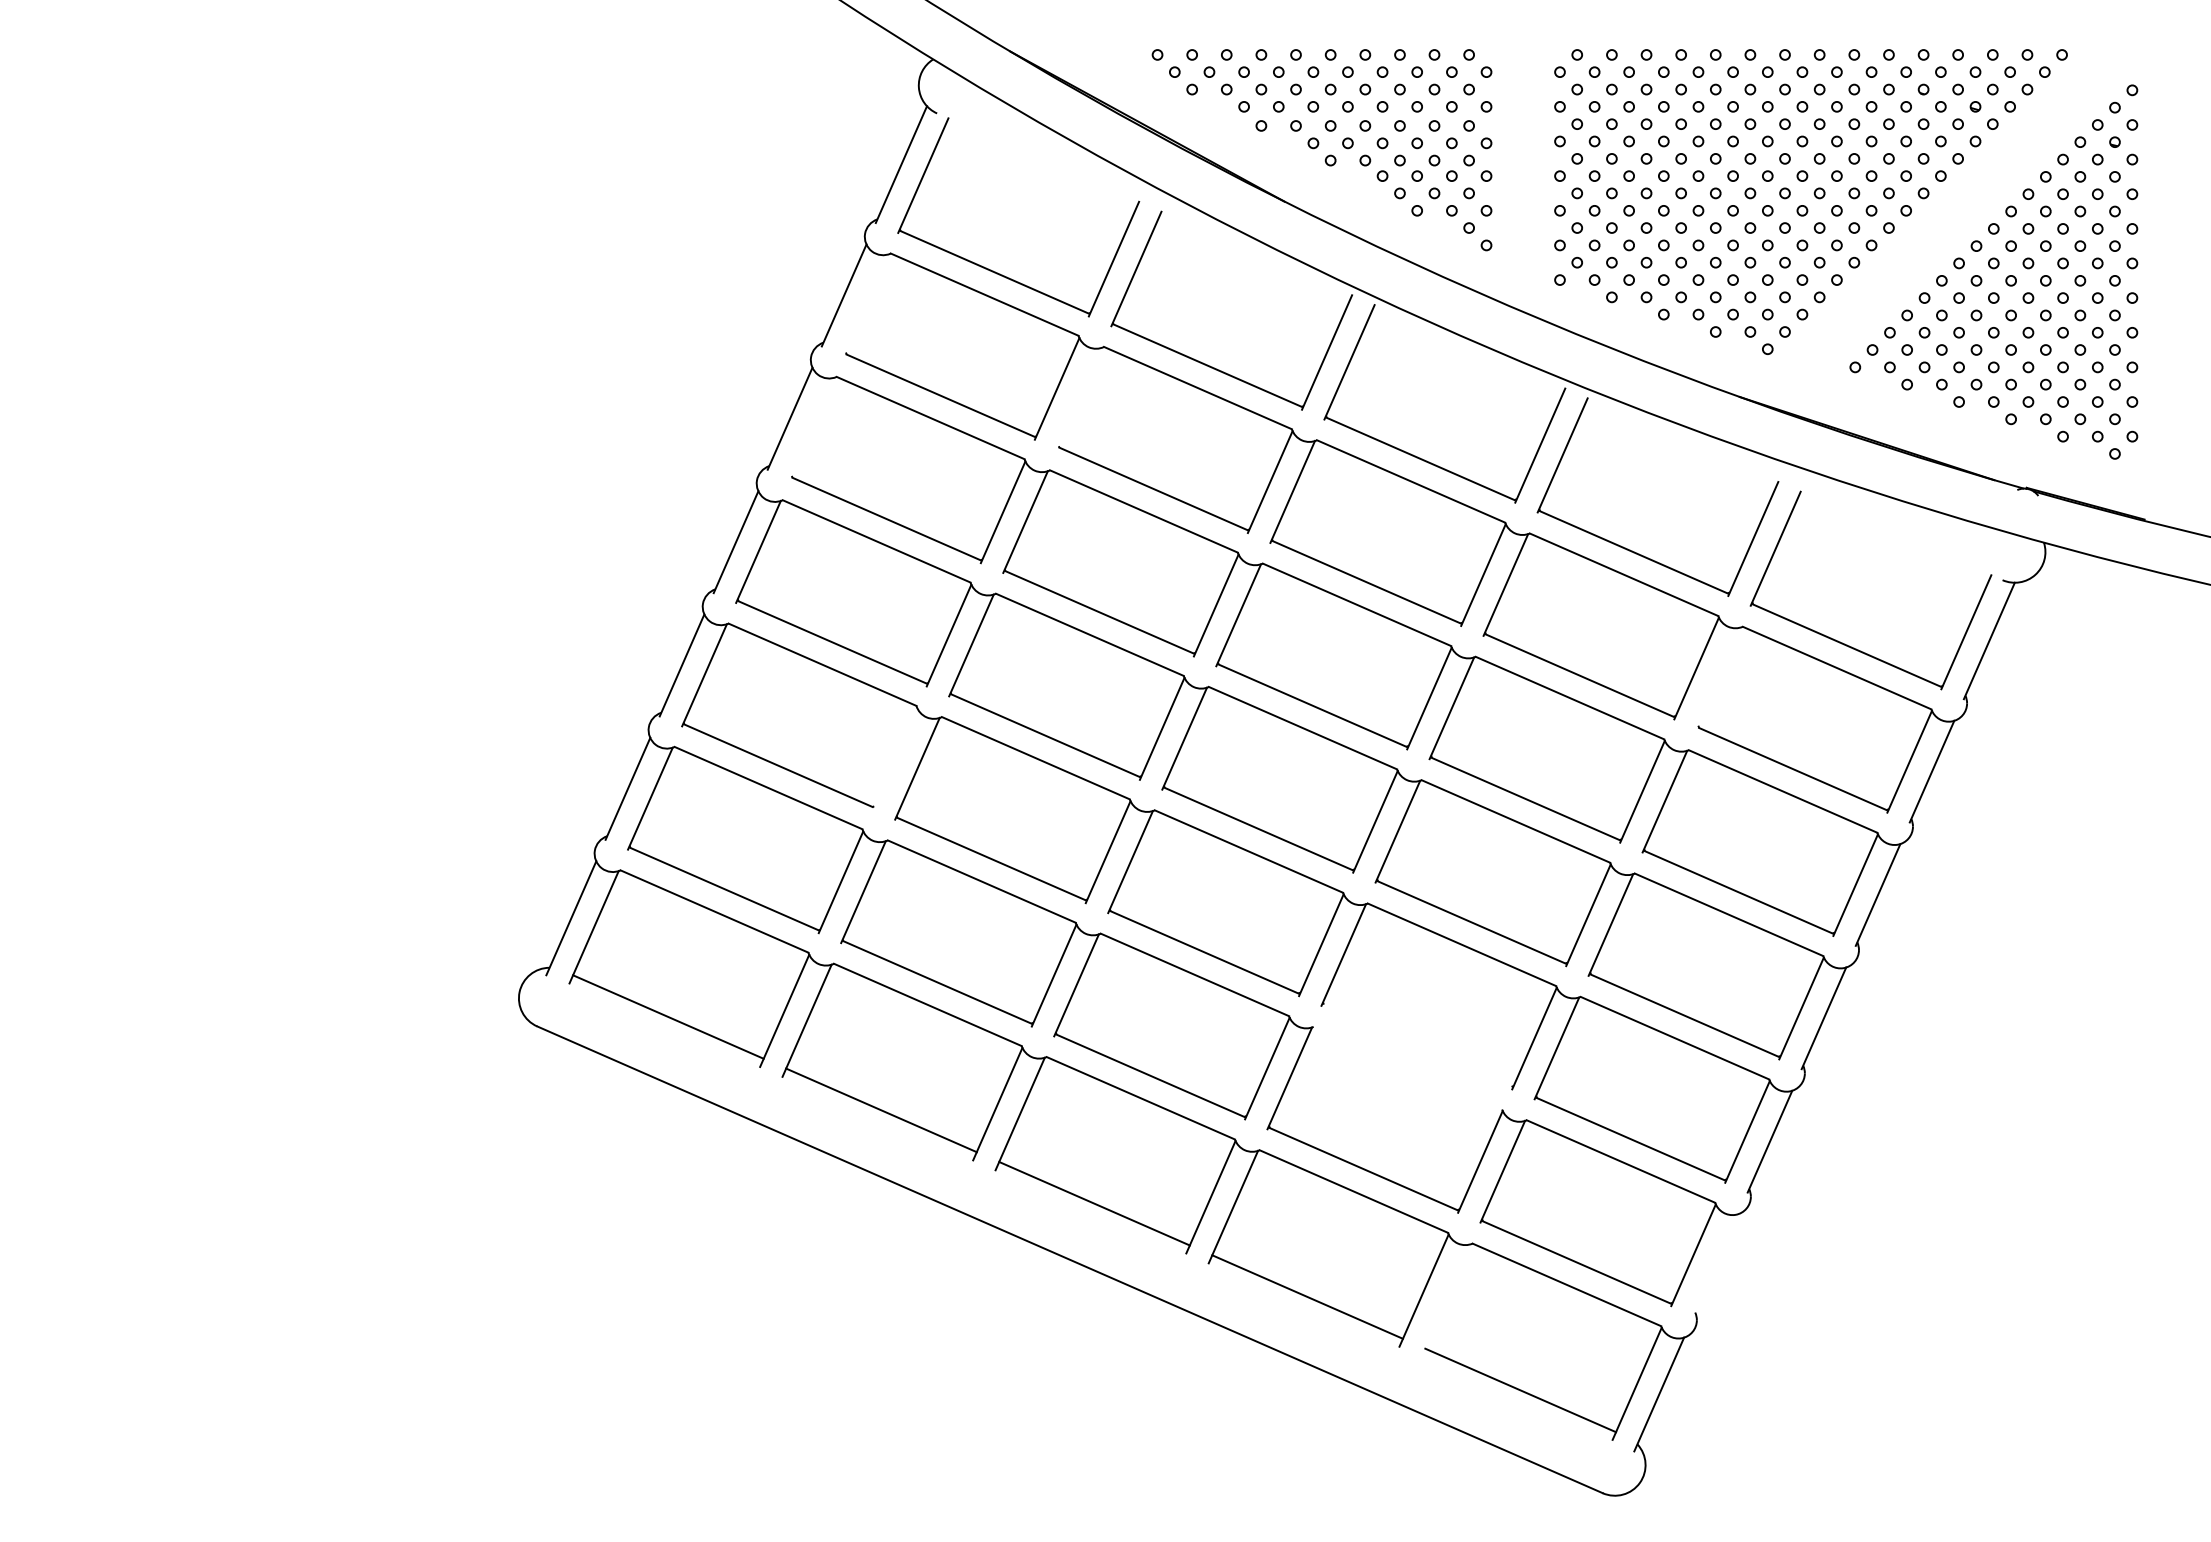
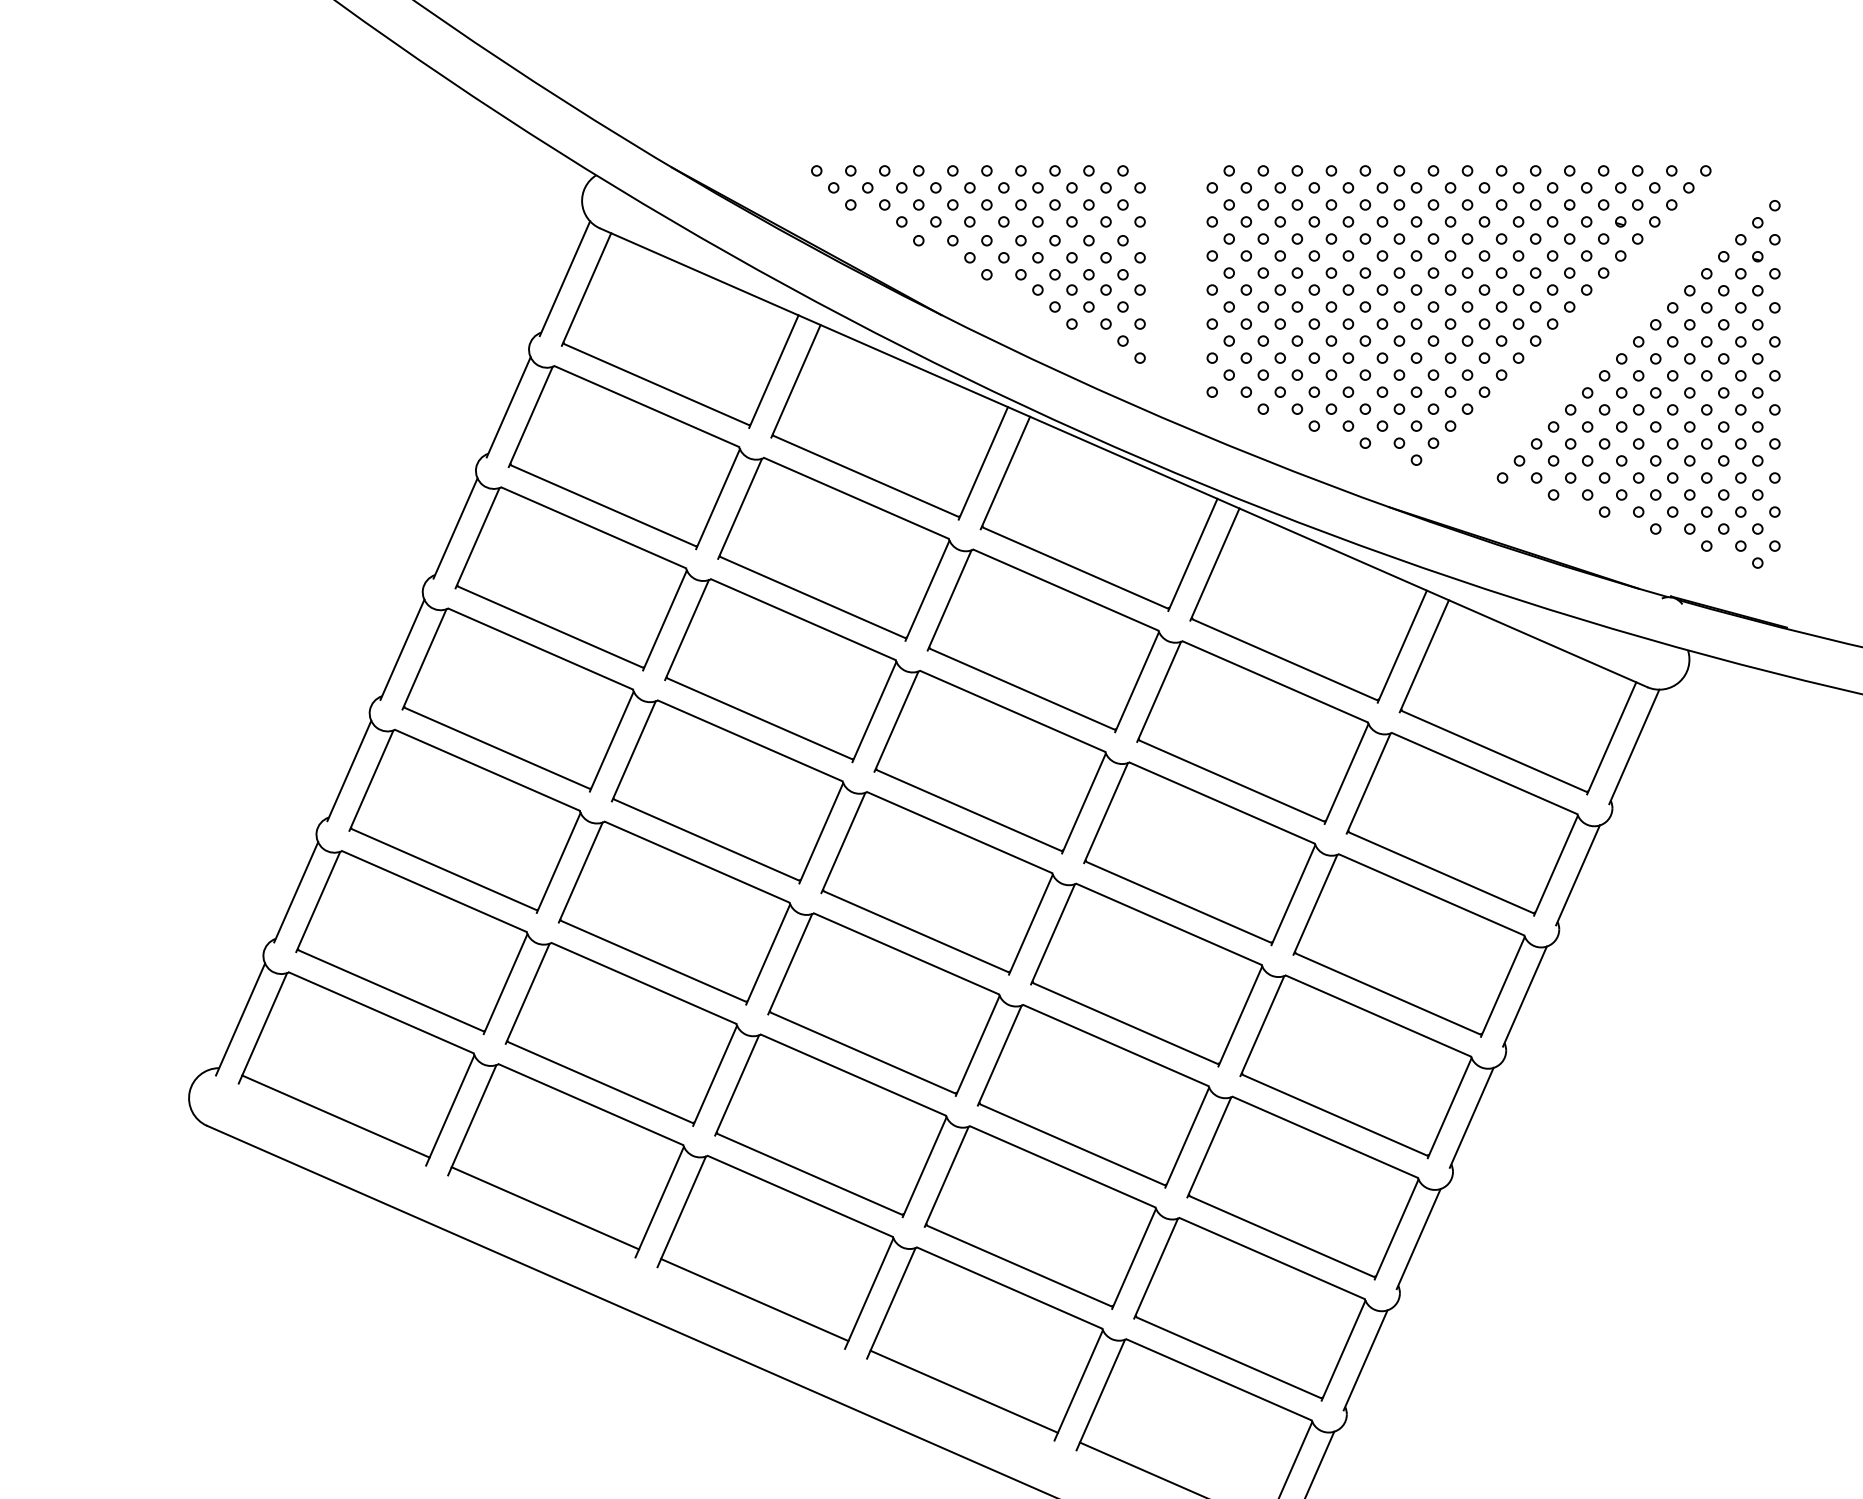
line: (866, 305) -> (530, 417), added
line: (1469, 346) -> (1123, 457), added
line: (1079, 398) -> (740, 508), added
line: (812, 428) -> (477, 538), added
line: (1718, 678) -> (1368, 783), added
line: (894, 758) -> (558, 862), added
line: (1417, 1045) -> (1072, 1144), added
line: (1407, 1067) -> (1062, 1166), added
line: (1715, 1265) -> (1365, 1360), added
line: (1446, 1300) -> (1100, 1395), added

